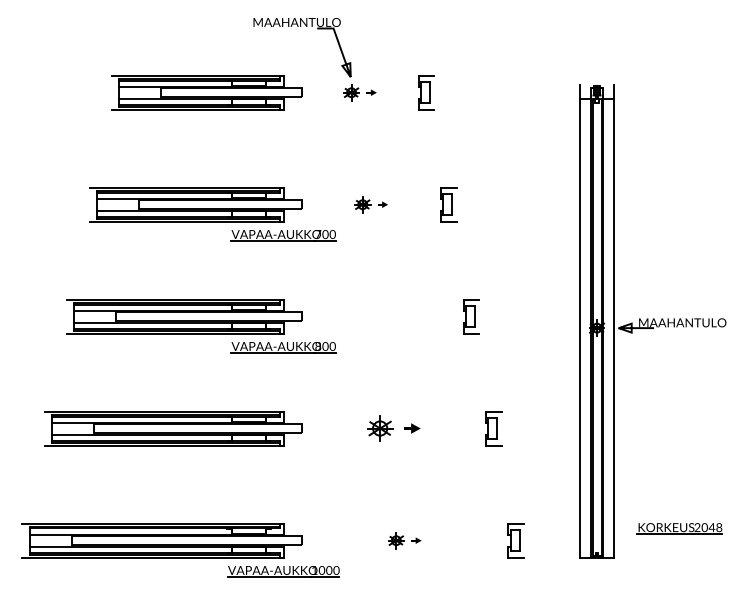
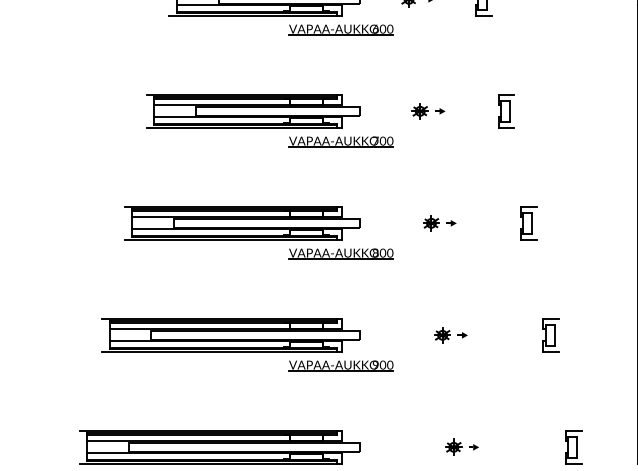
part: (283, 123) -> (340, 30), added
part: (381, 316) -> (438, 223), added
part: (393, 428) -> (450, 335), size x0.62
part: (283, 459) -> (340, 366), added

